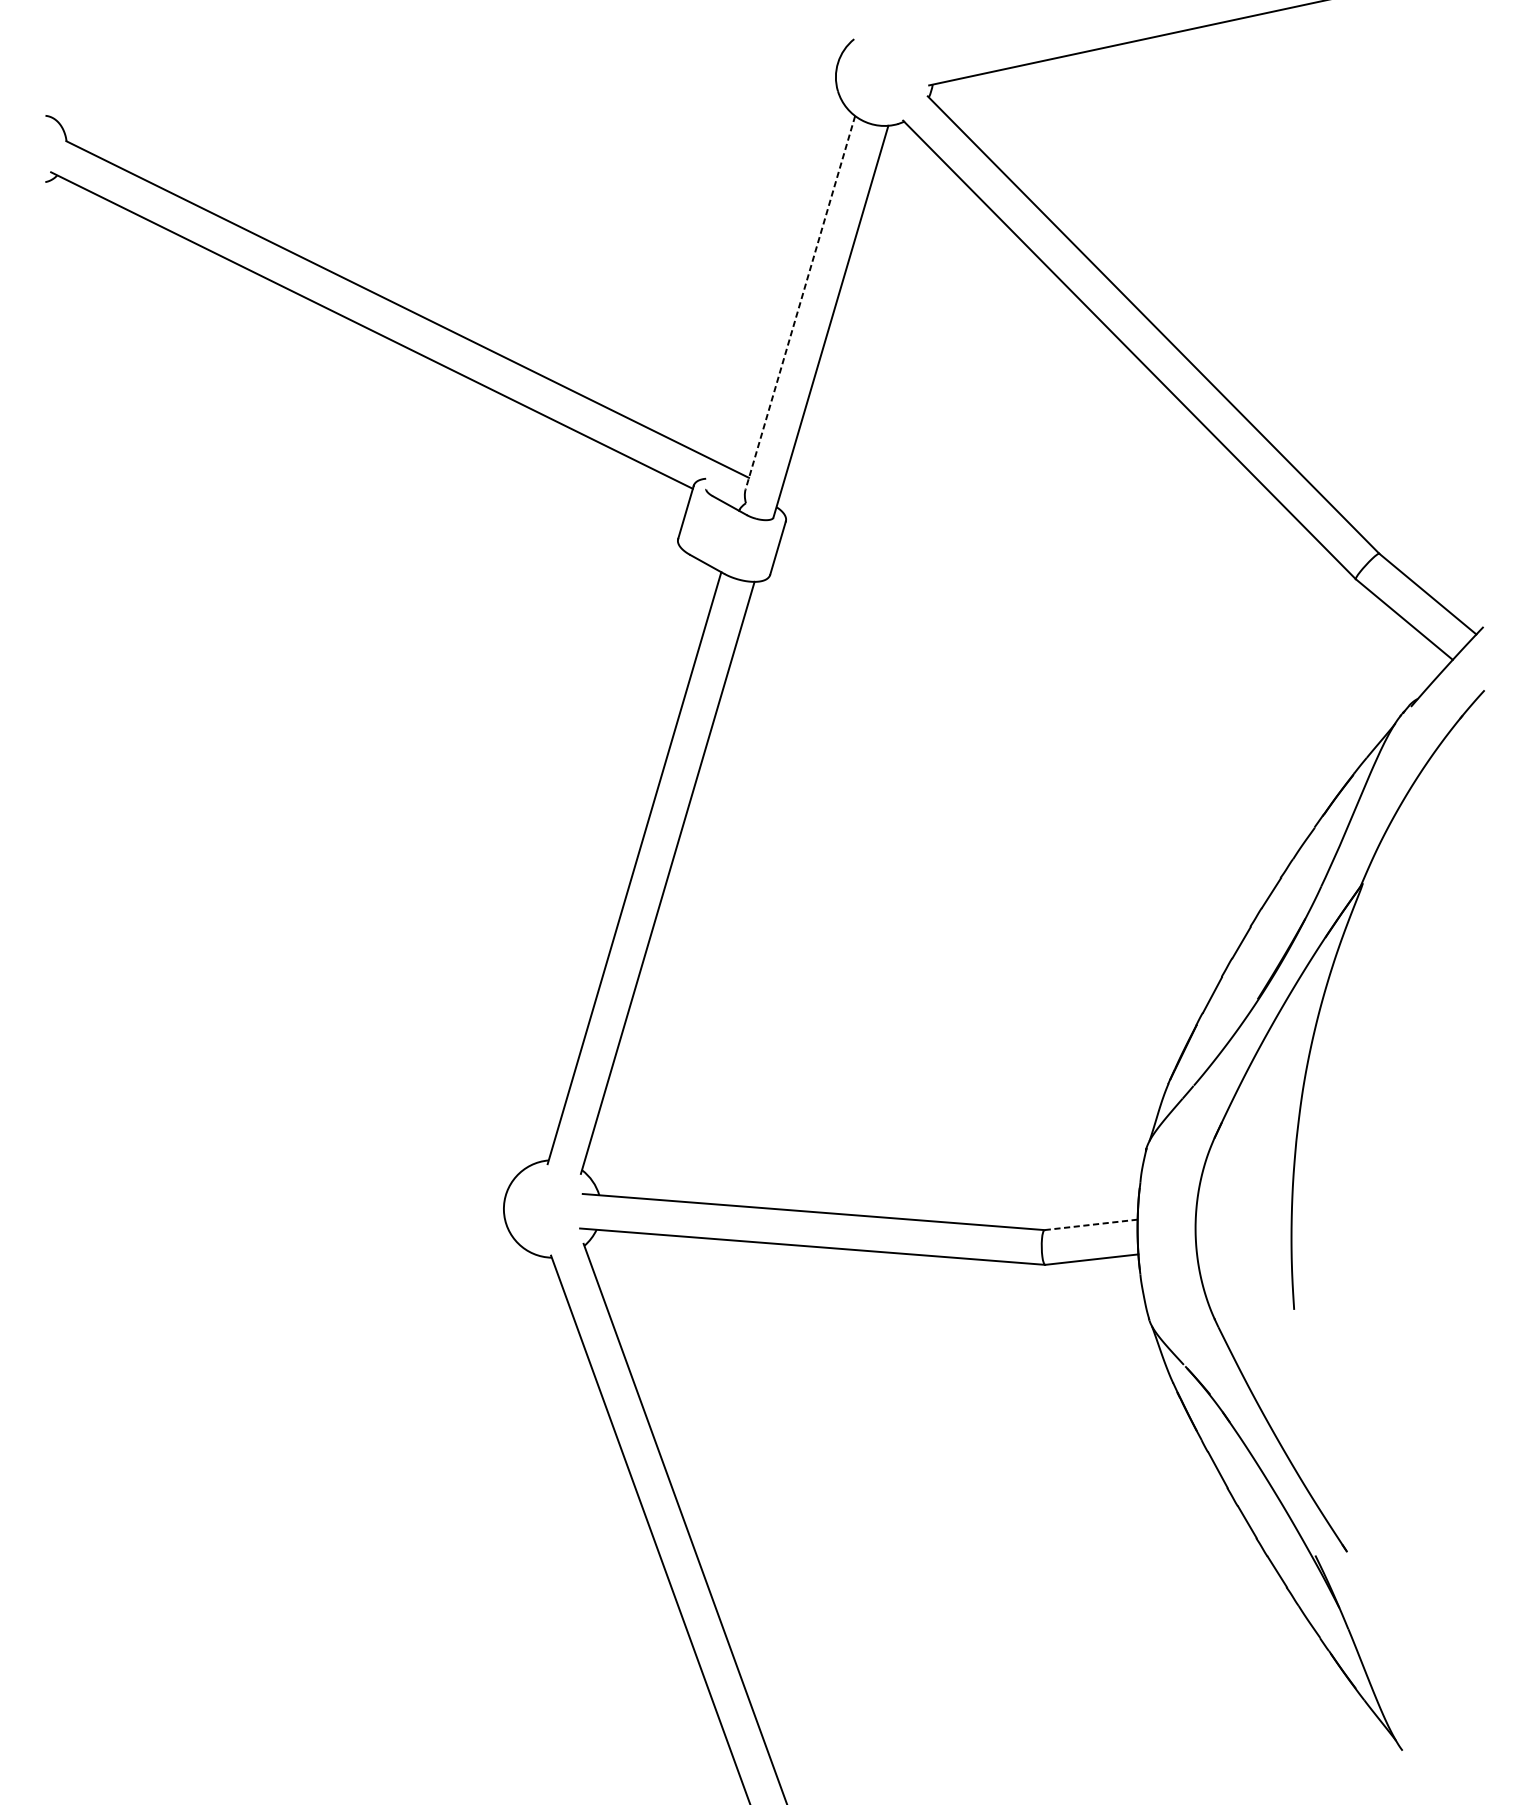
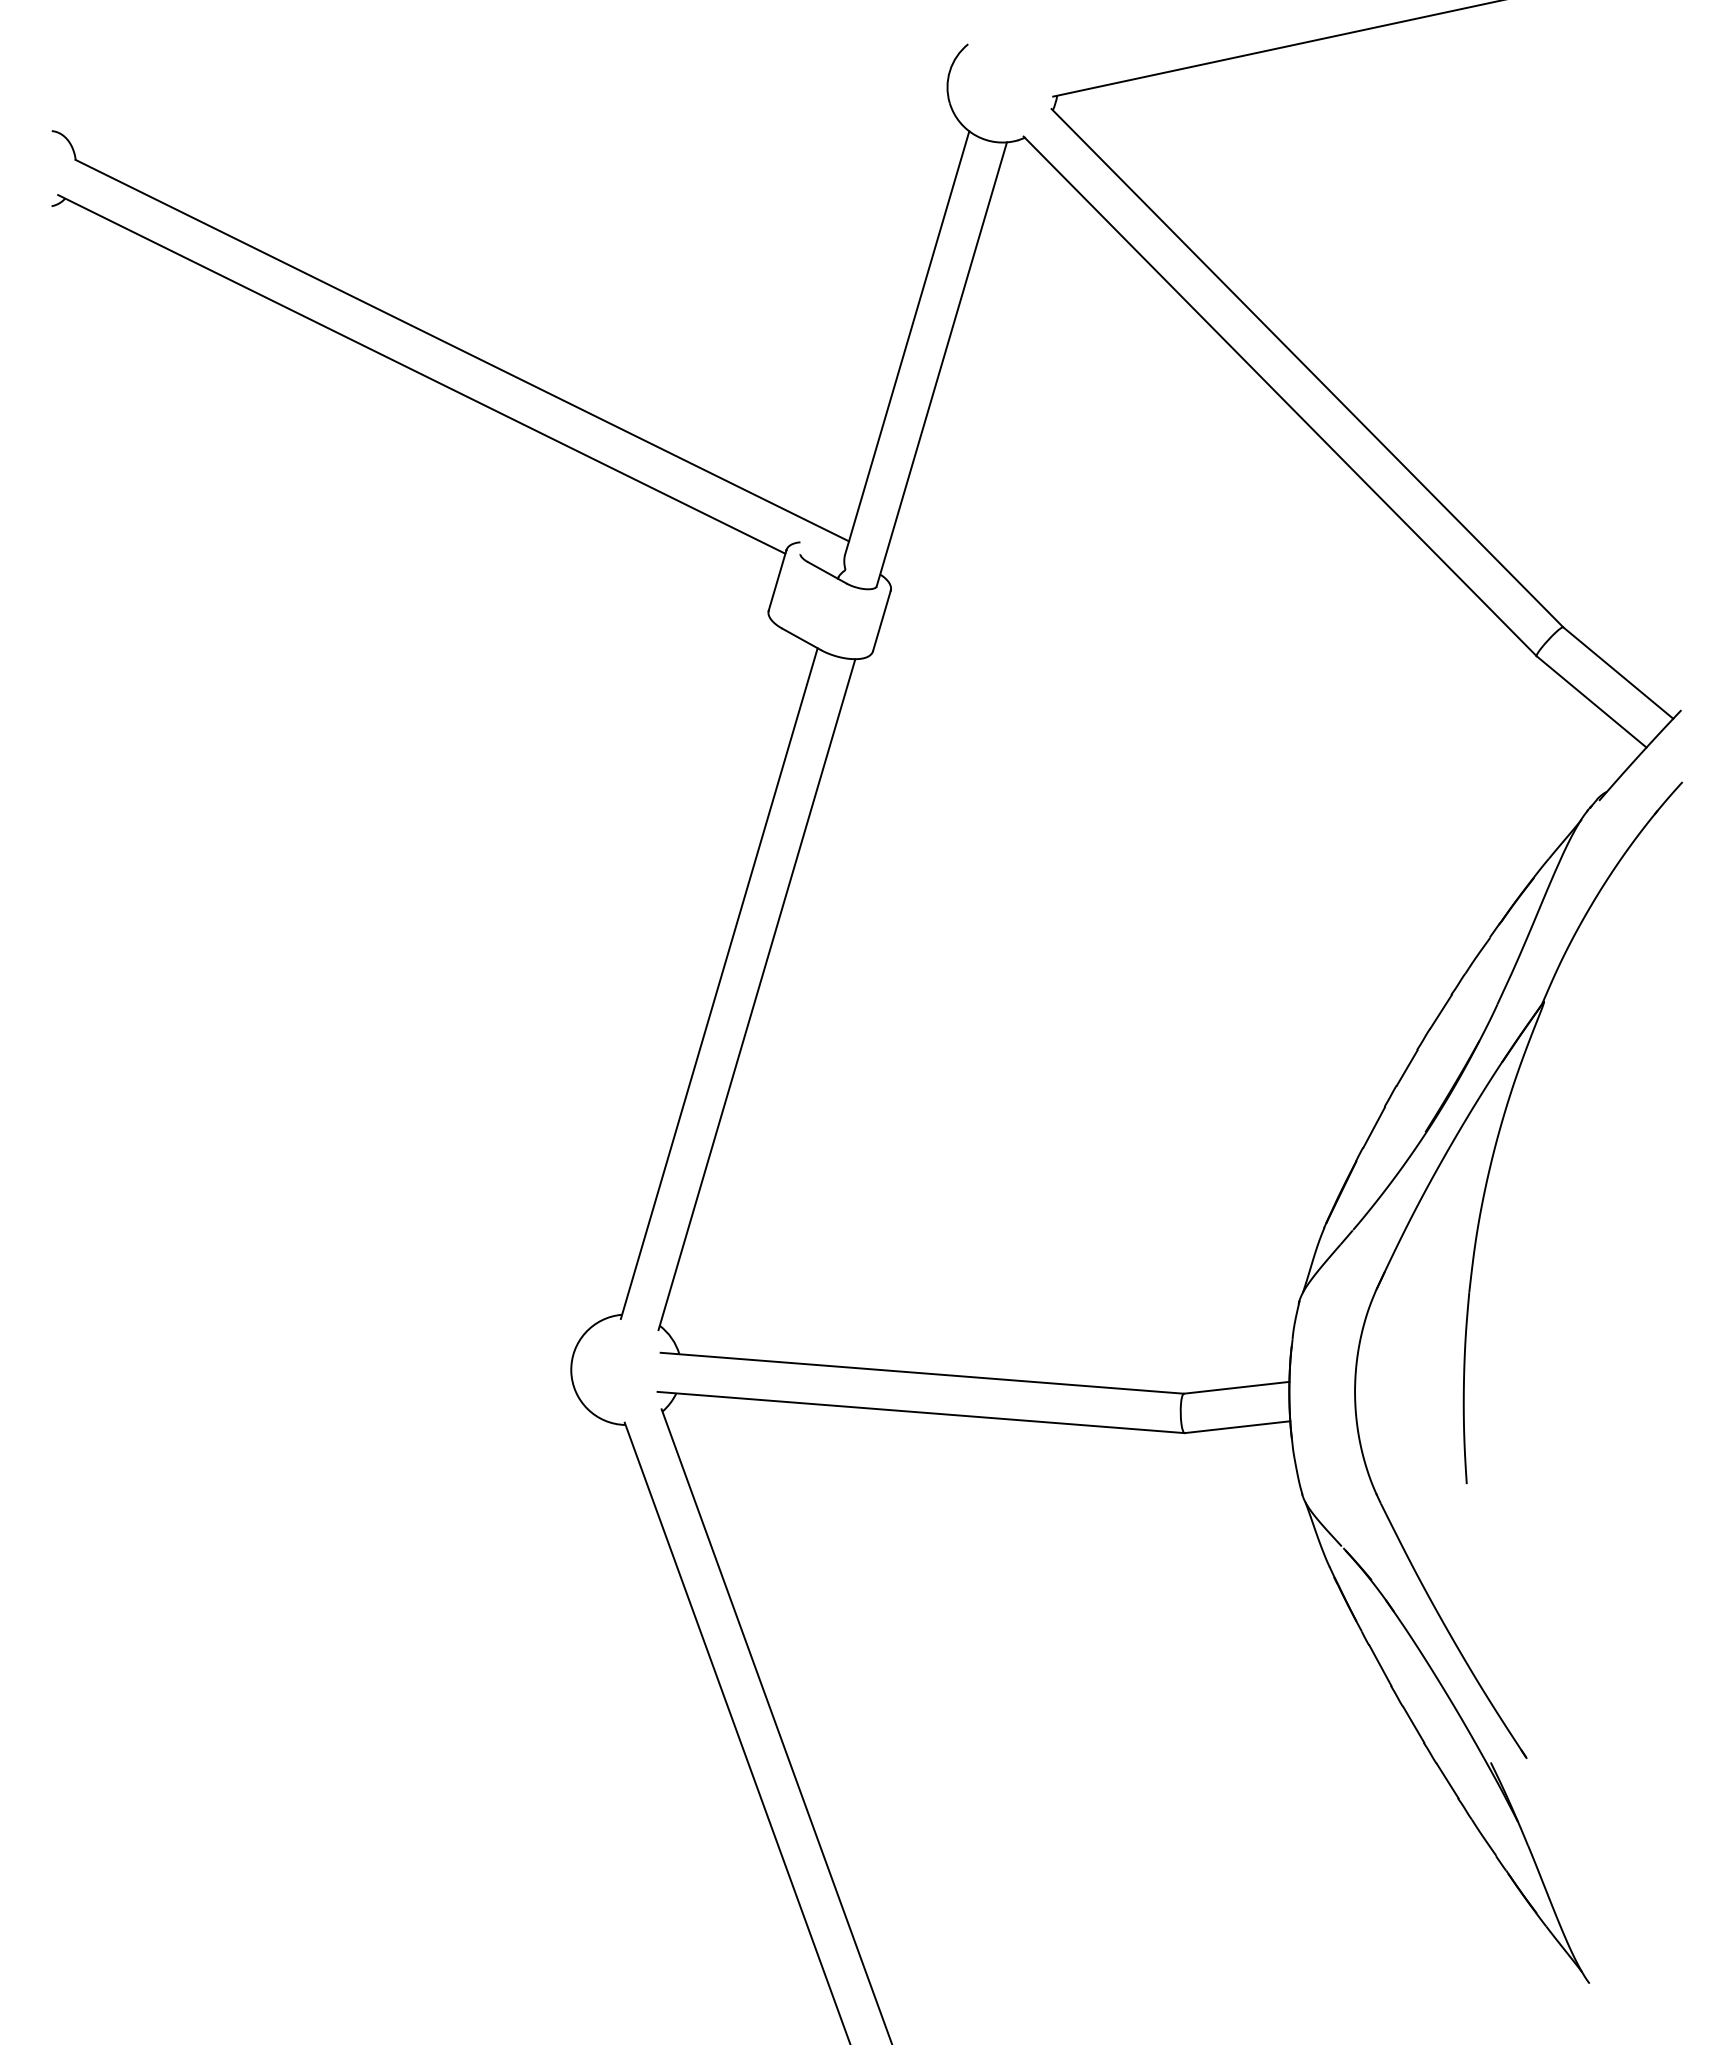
line: (800, 302) -> (907, 342), dashed -> solid
line: (1090, 1224) -> (1236, 1387), dashed -> solid

